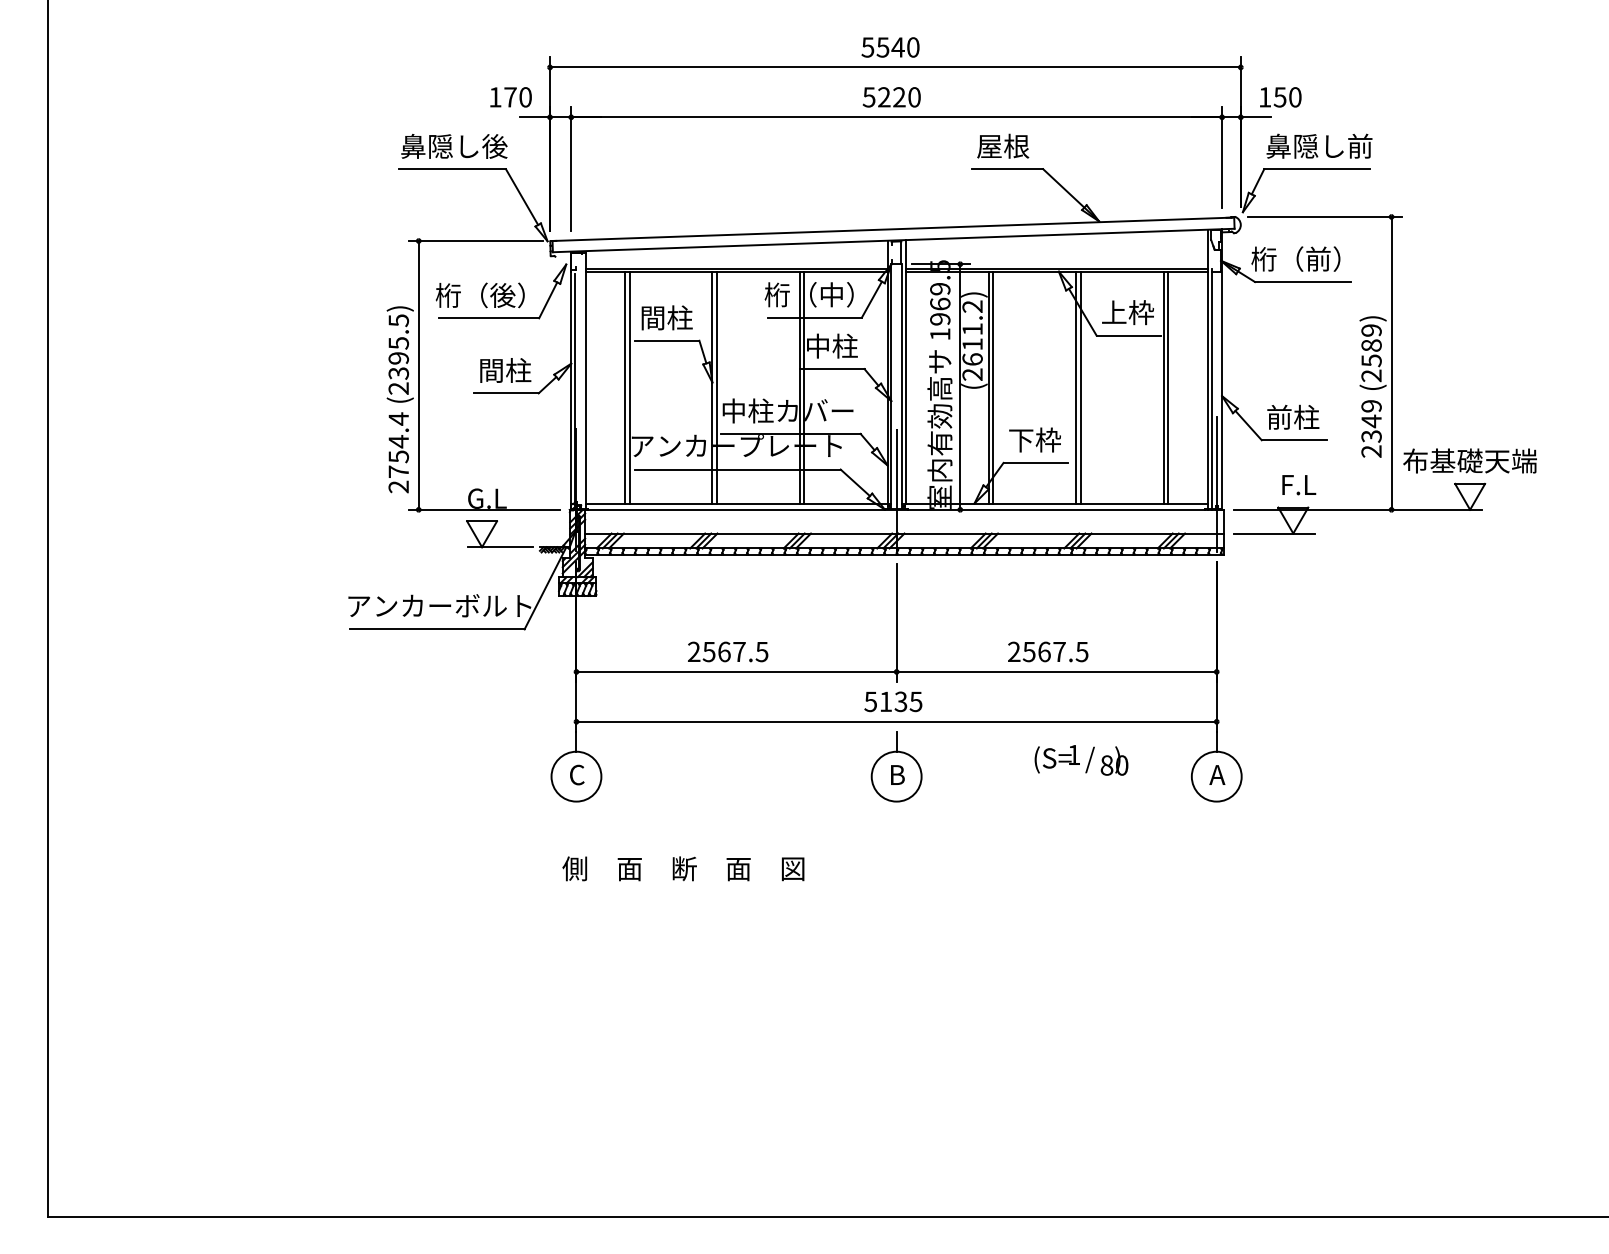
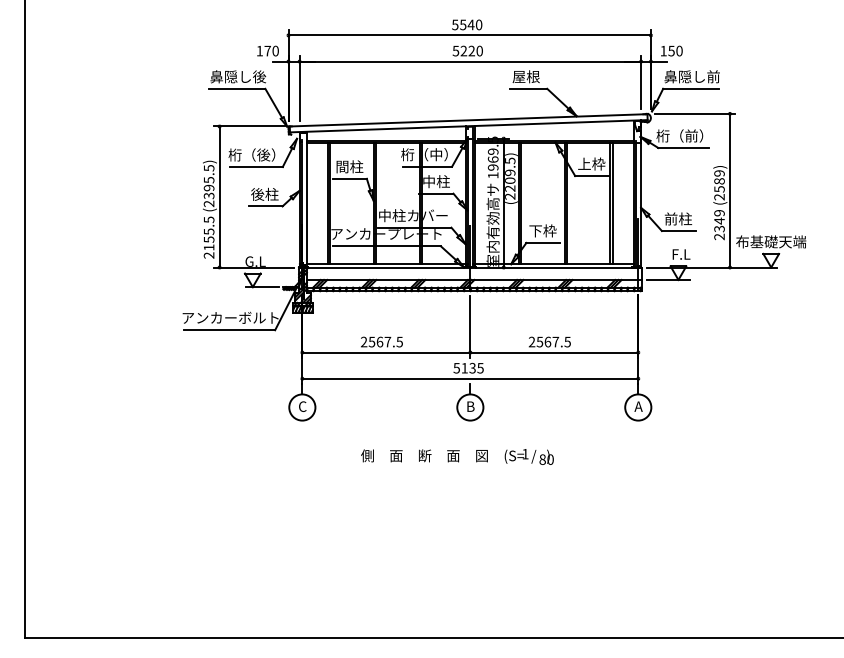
text: (973, 332) -> (510, 174), (2611.2) -> (2209.5)
text: (490, 370) -> (257, 194), 間柱 -> 後柱
text: (399, 444) -> (209, 233), 2754.4 -> 2155.5
text: (1079, 759) -> (528, 456), moved
text: (683, 868) -> (424, 455), moved

